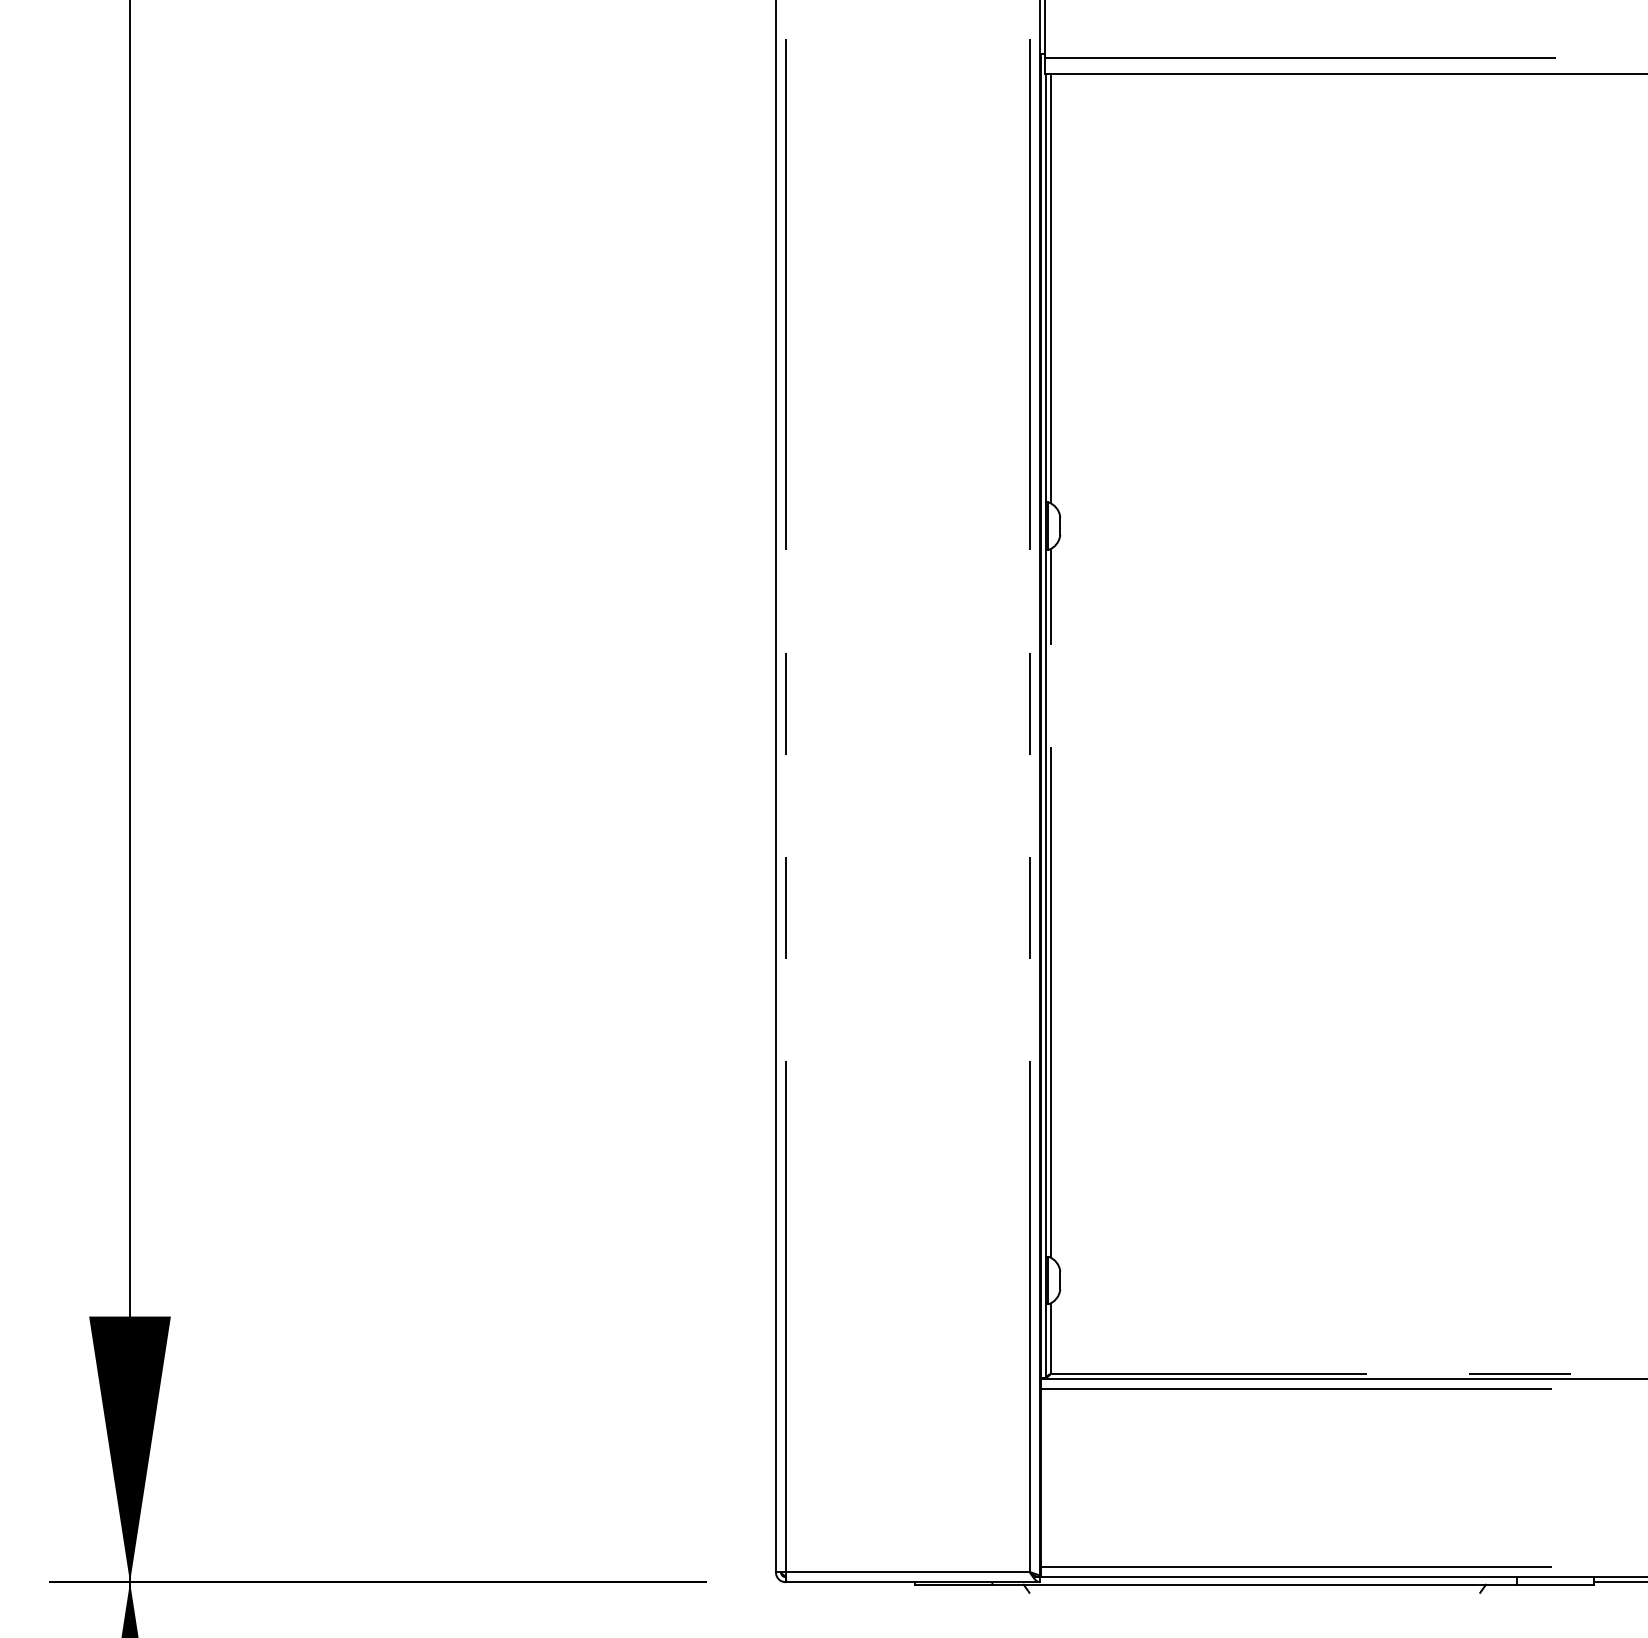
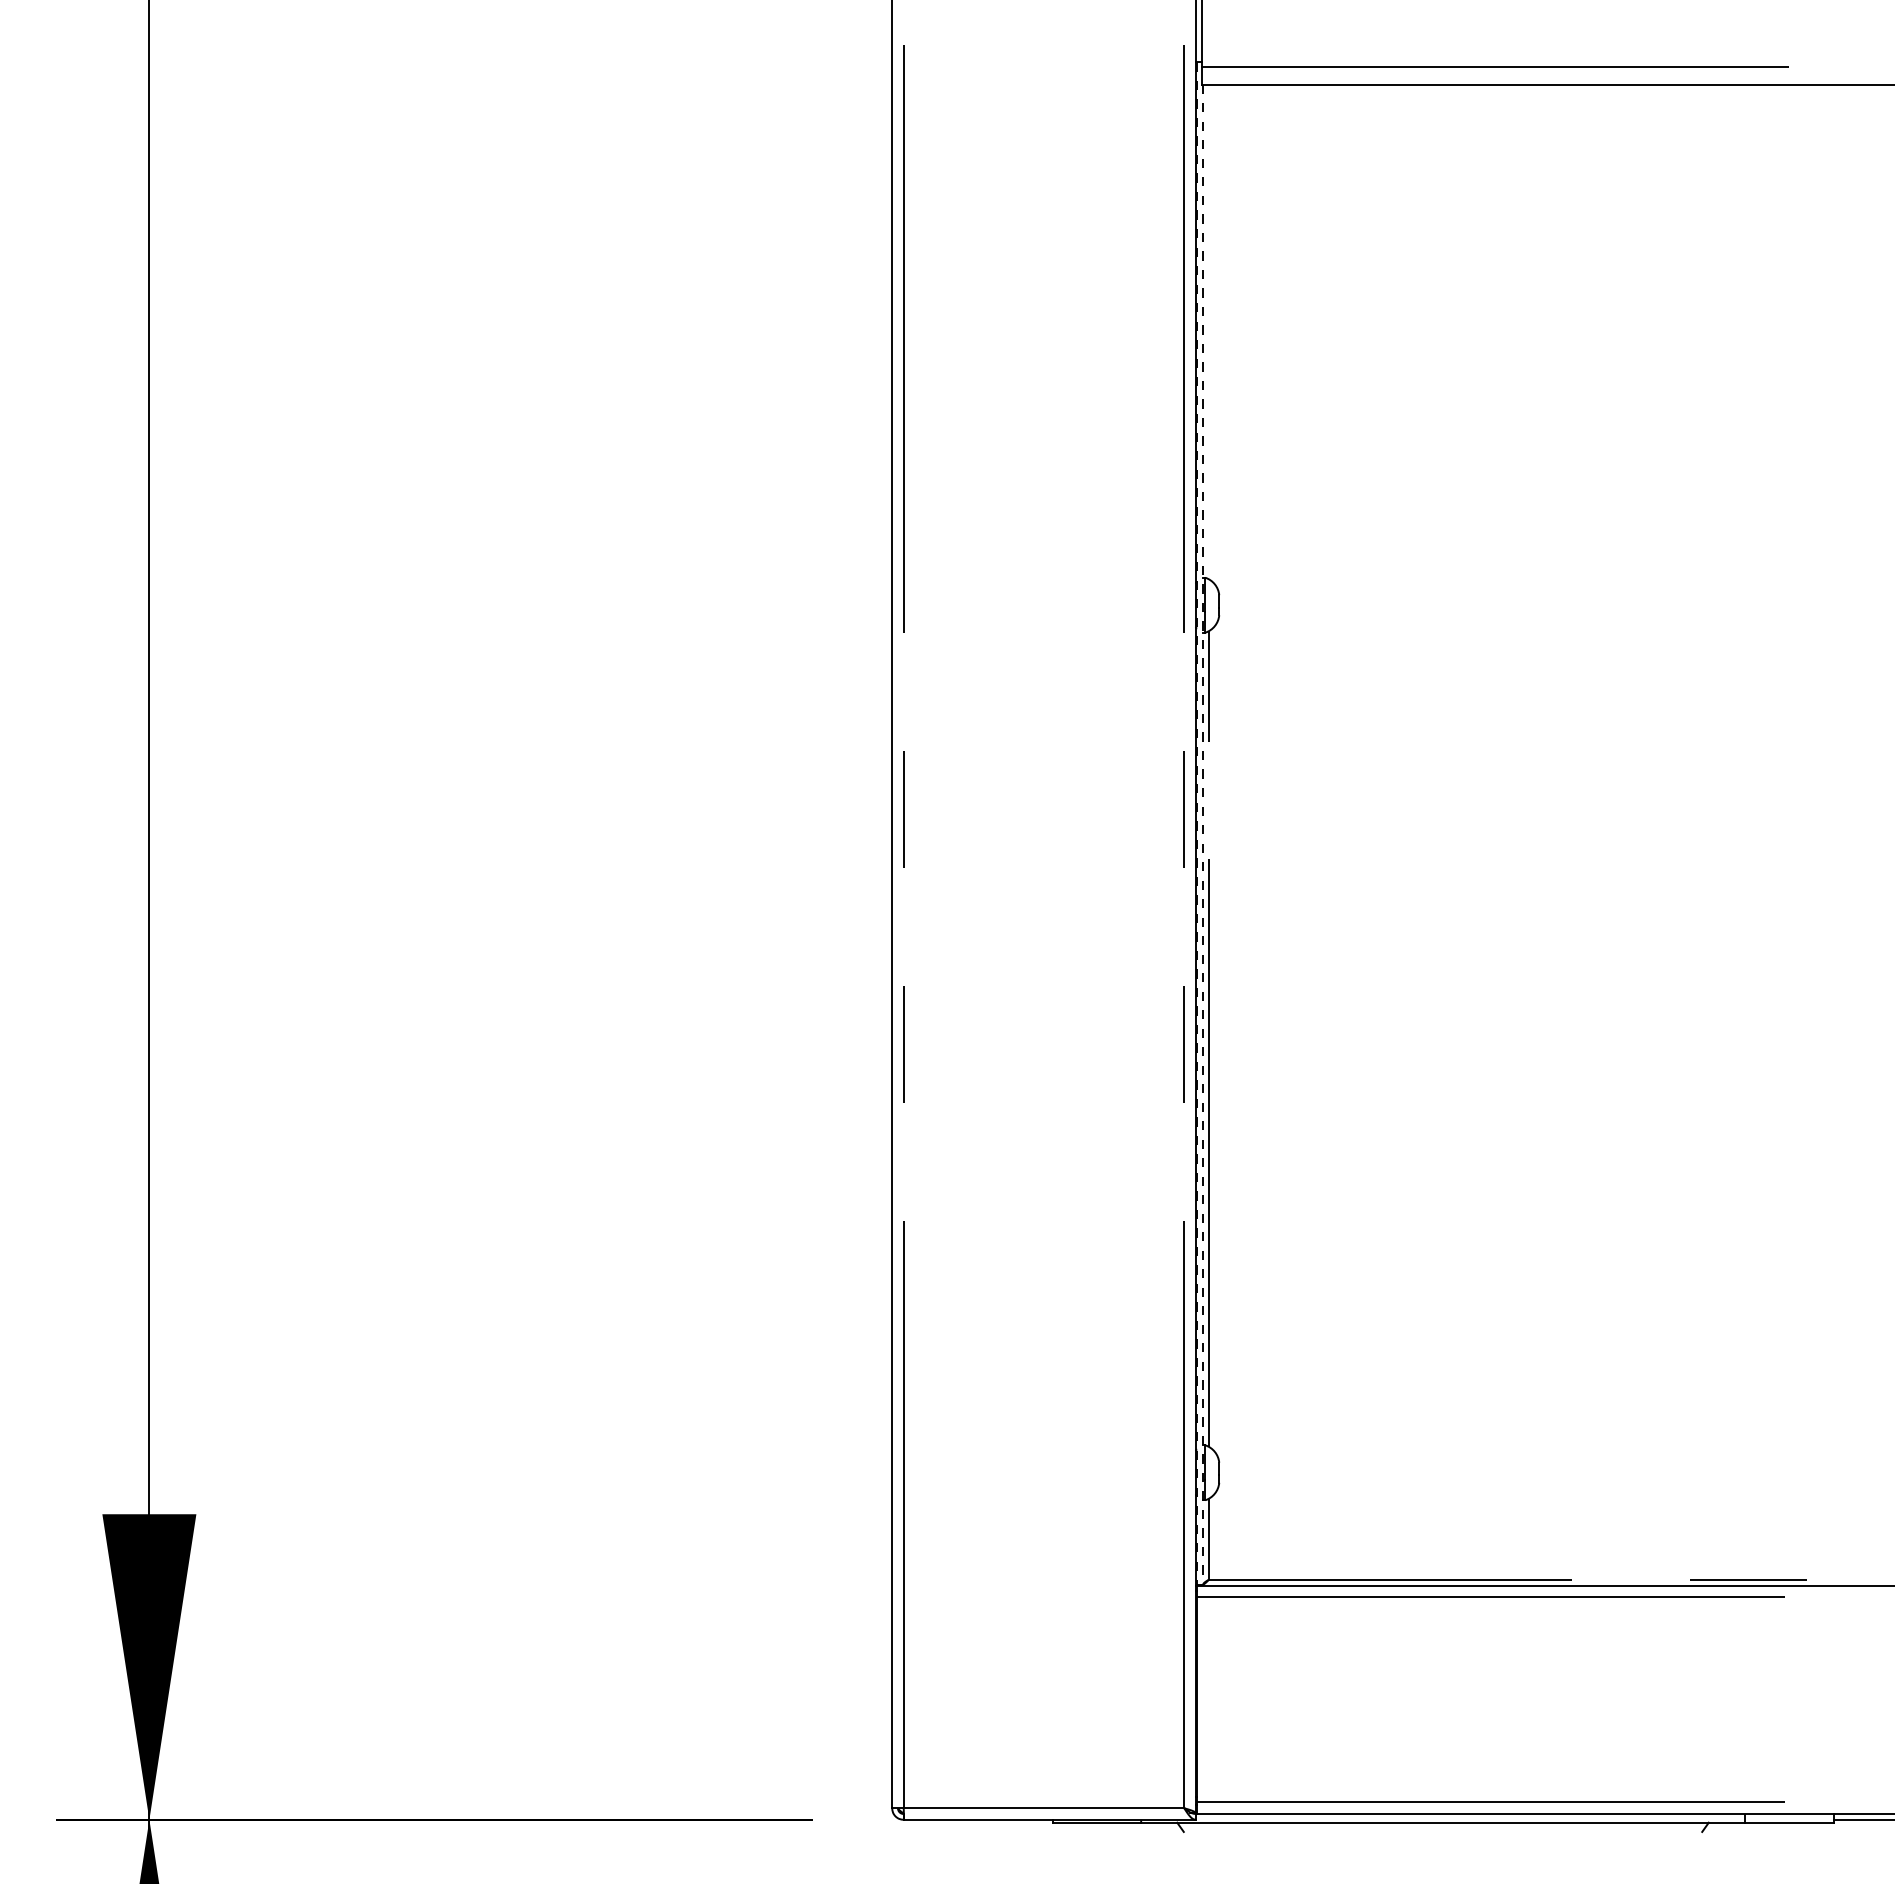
line: (1050, 288) -> (1208, 331), removed
line: (1041, 716) -> (1197, 824), solid -> dashed
line: (1046, 726) -> (1203, 835), solid -> dashed

